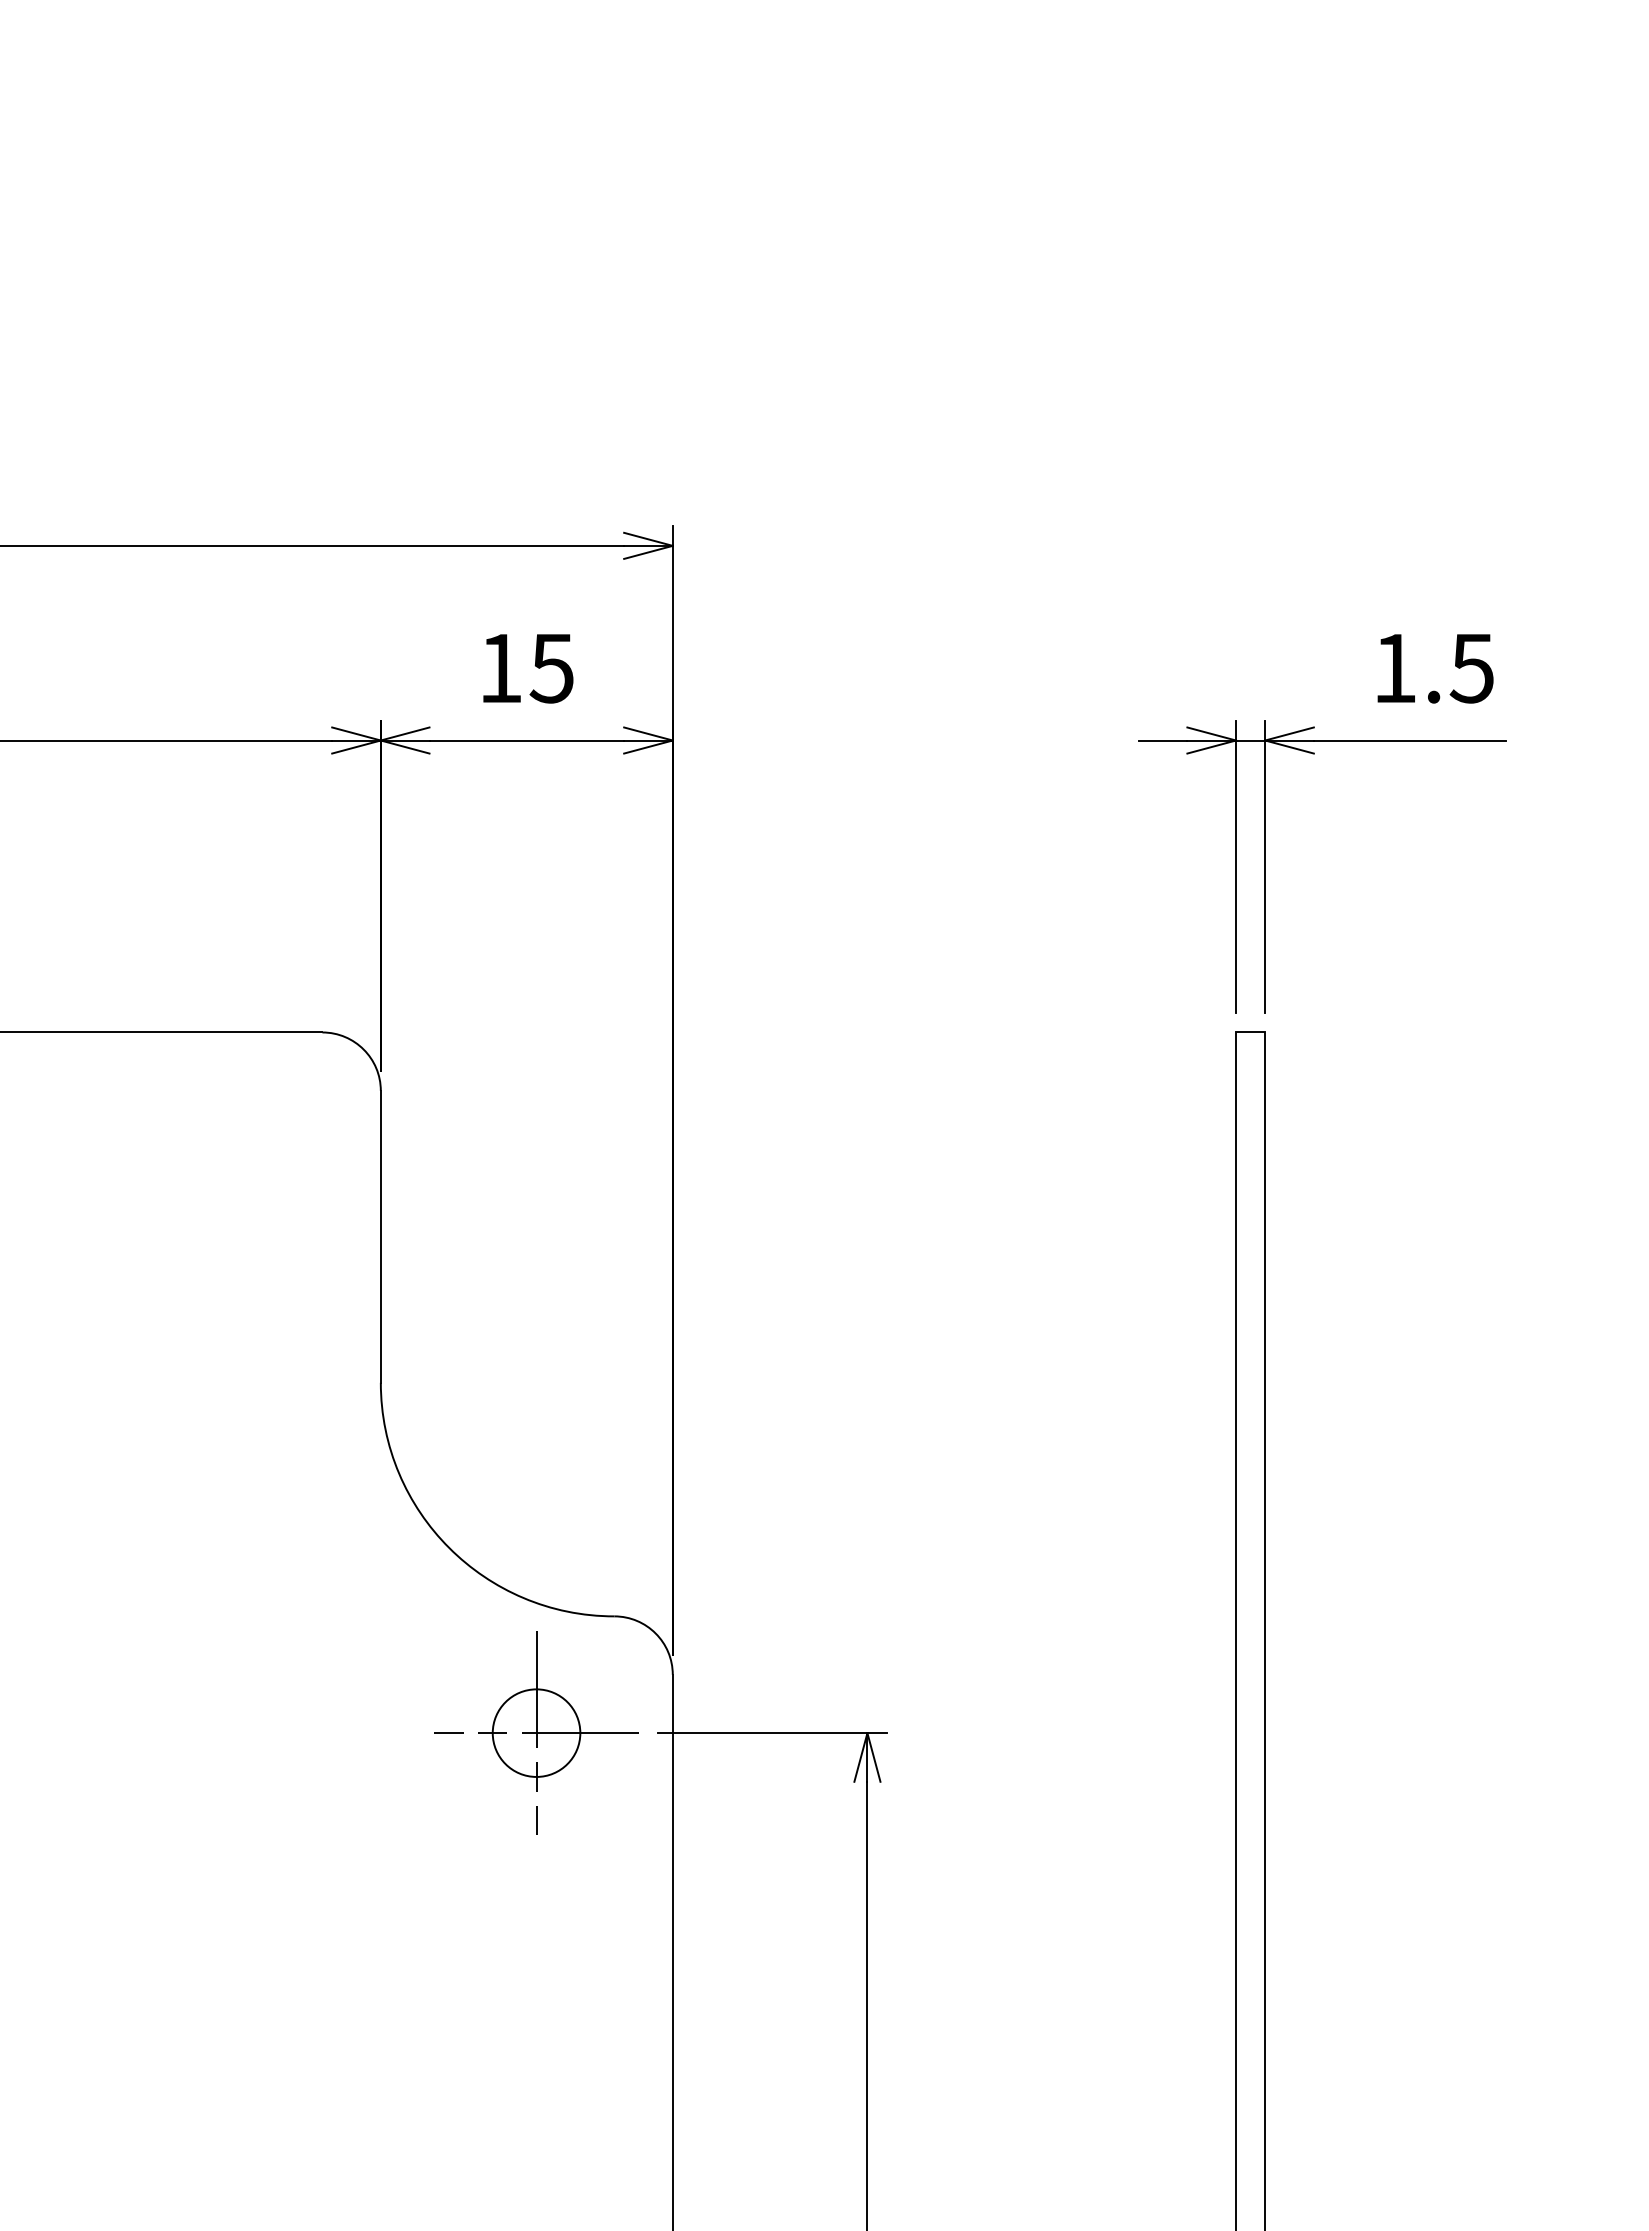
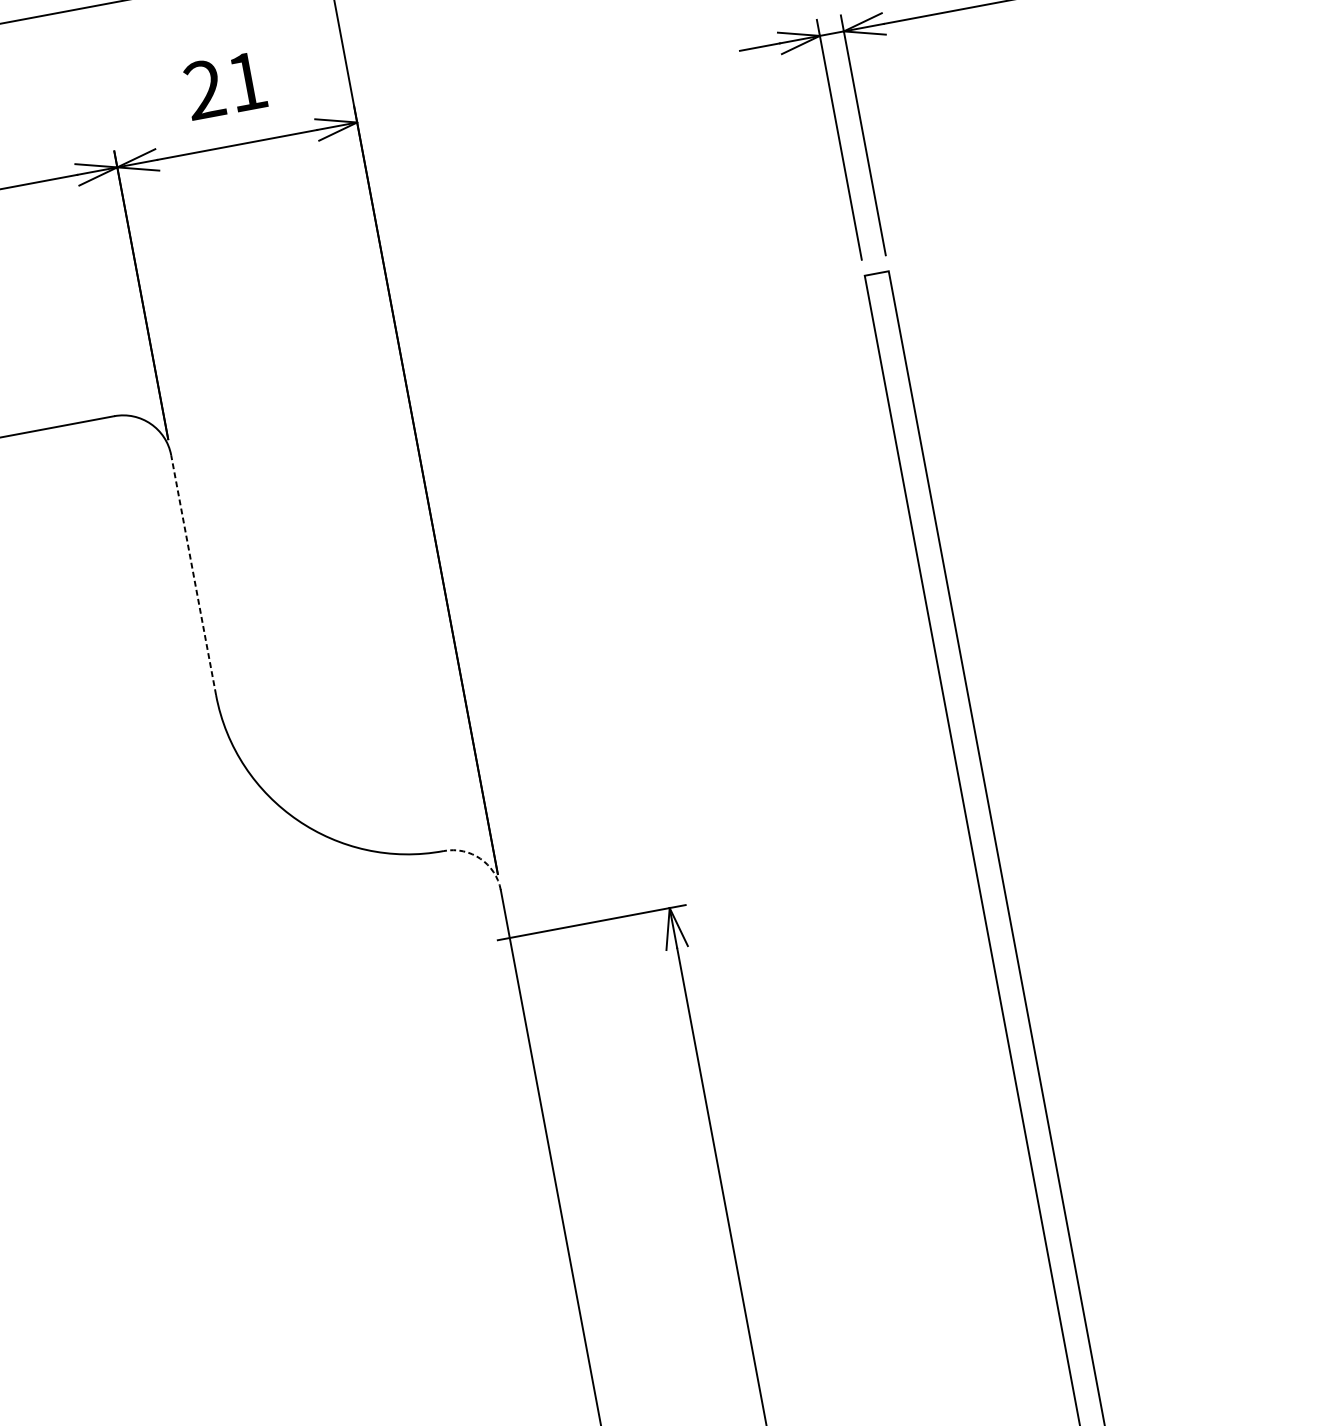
text: (526, 668) -> (225, 85), 15 -> 21
line: (380, 1236) -> (193, 574), solid -> dashed
arc: (655, 1633) -> (480, 858), solid -> dashed
part: (536, 1732) -> (397, 958), removed

